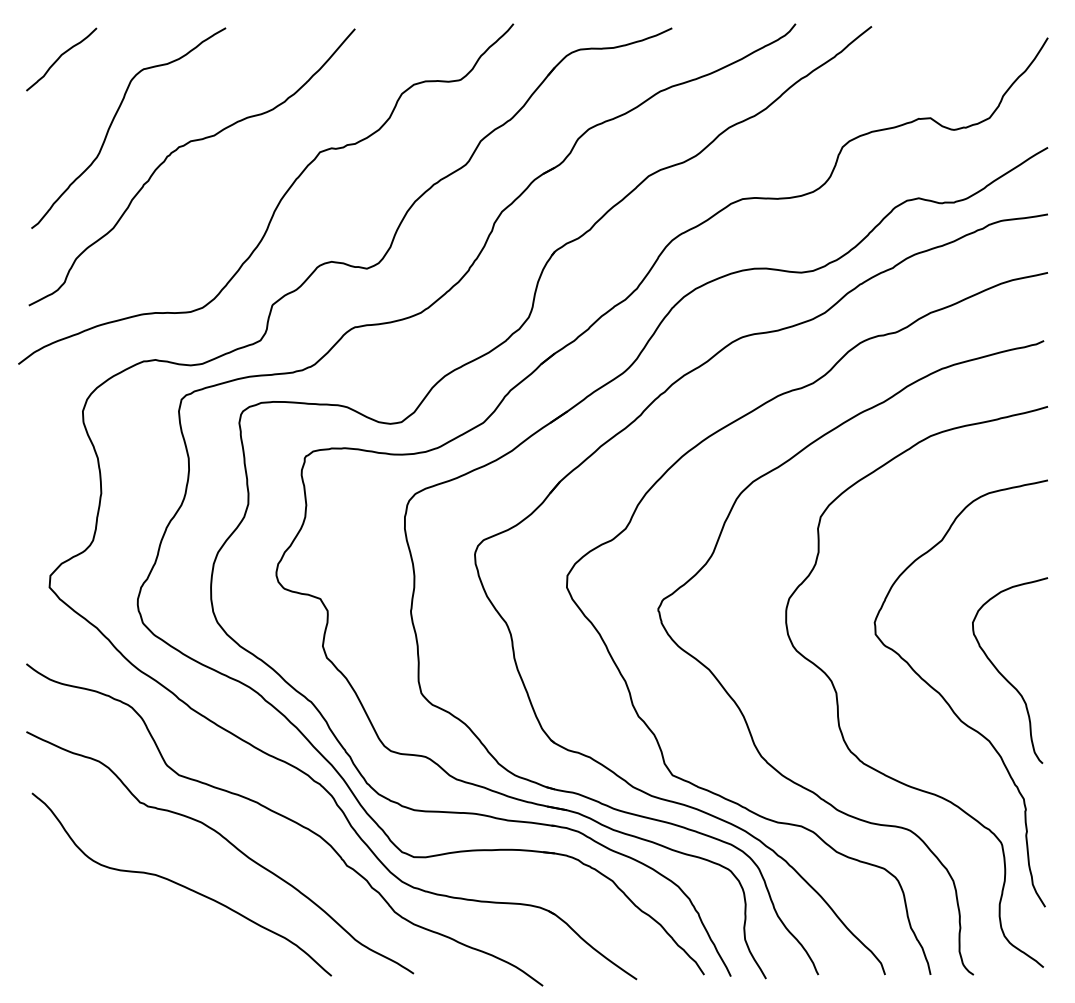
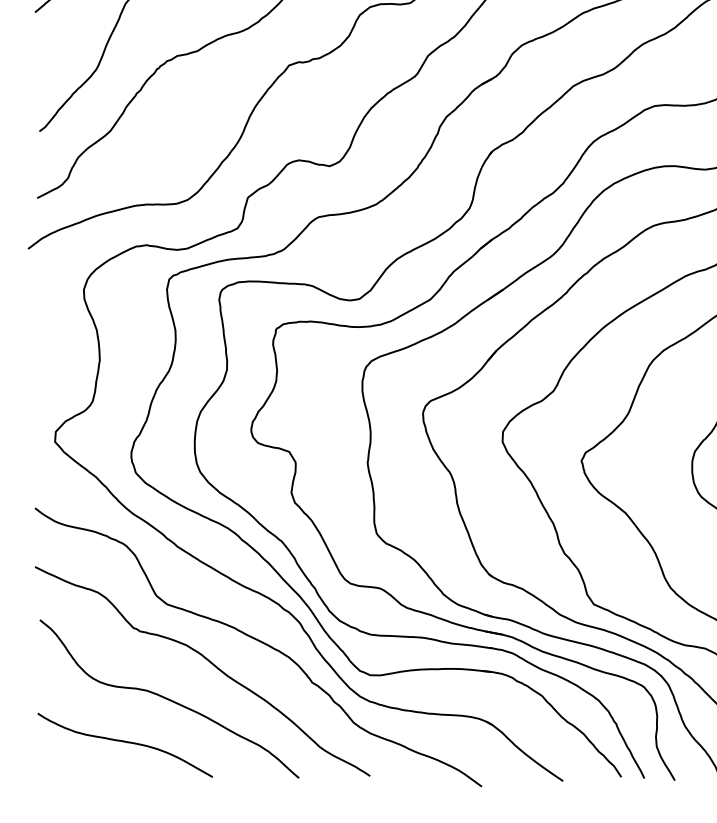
curve: (131, 935) -> (125, 743), added

